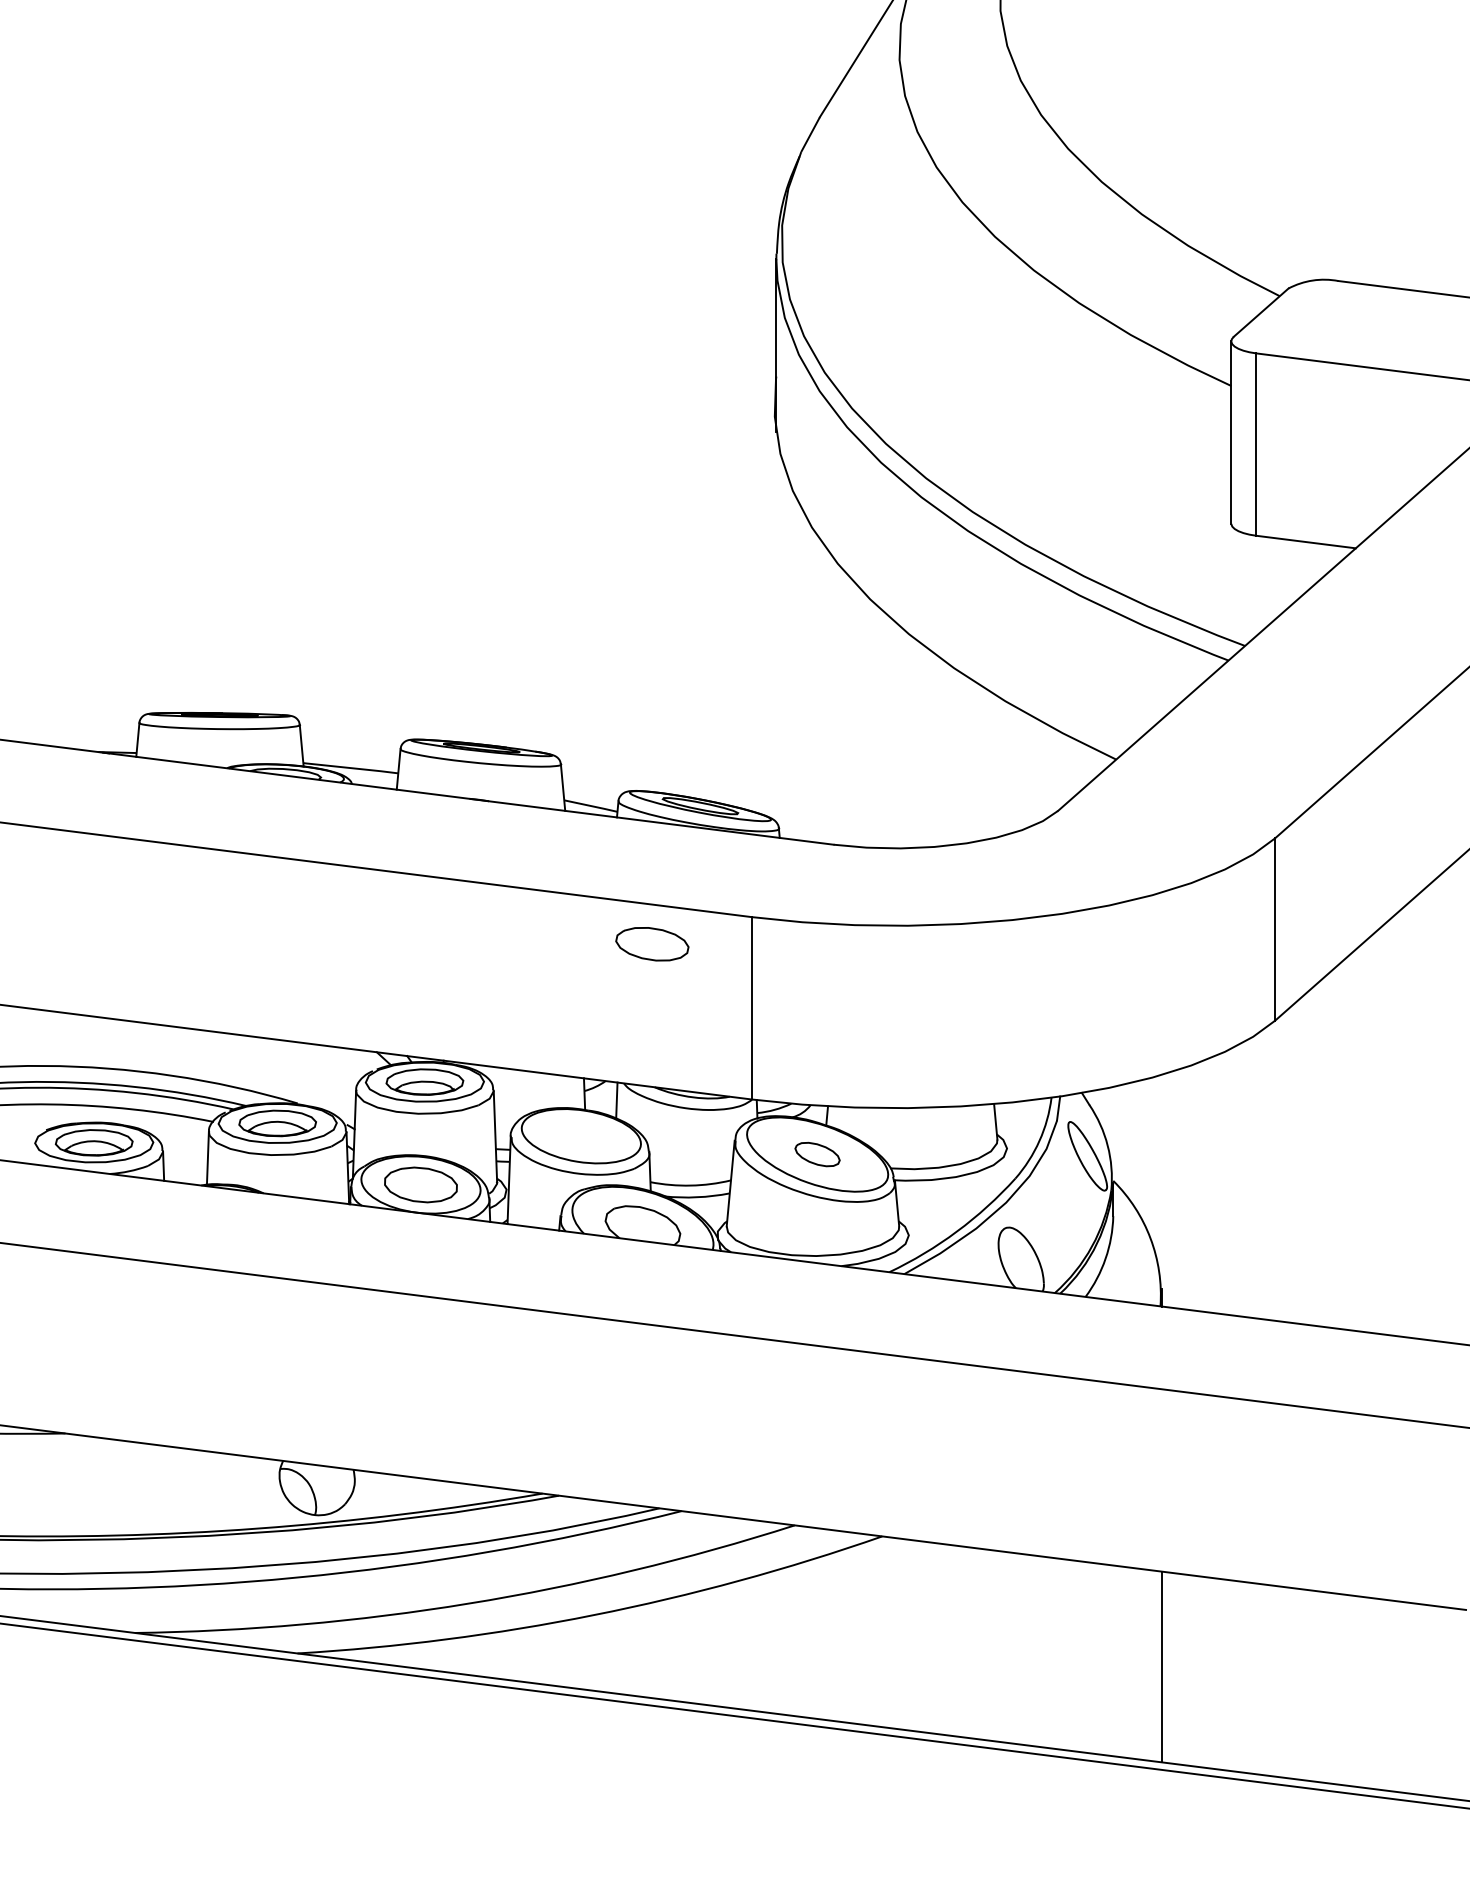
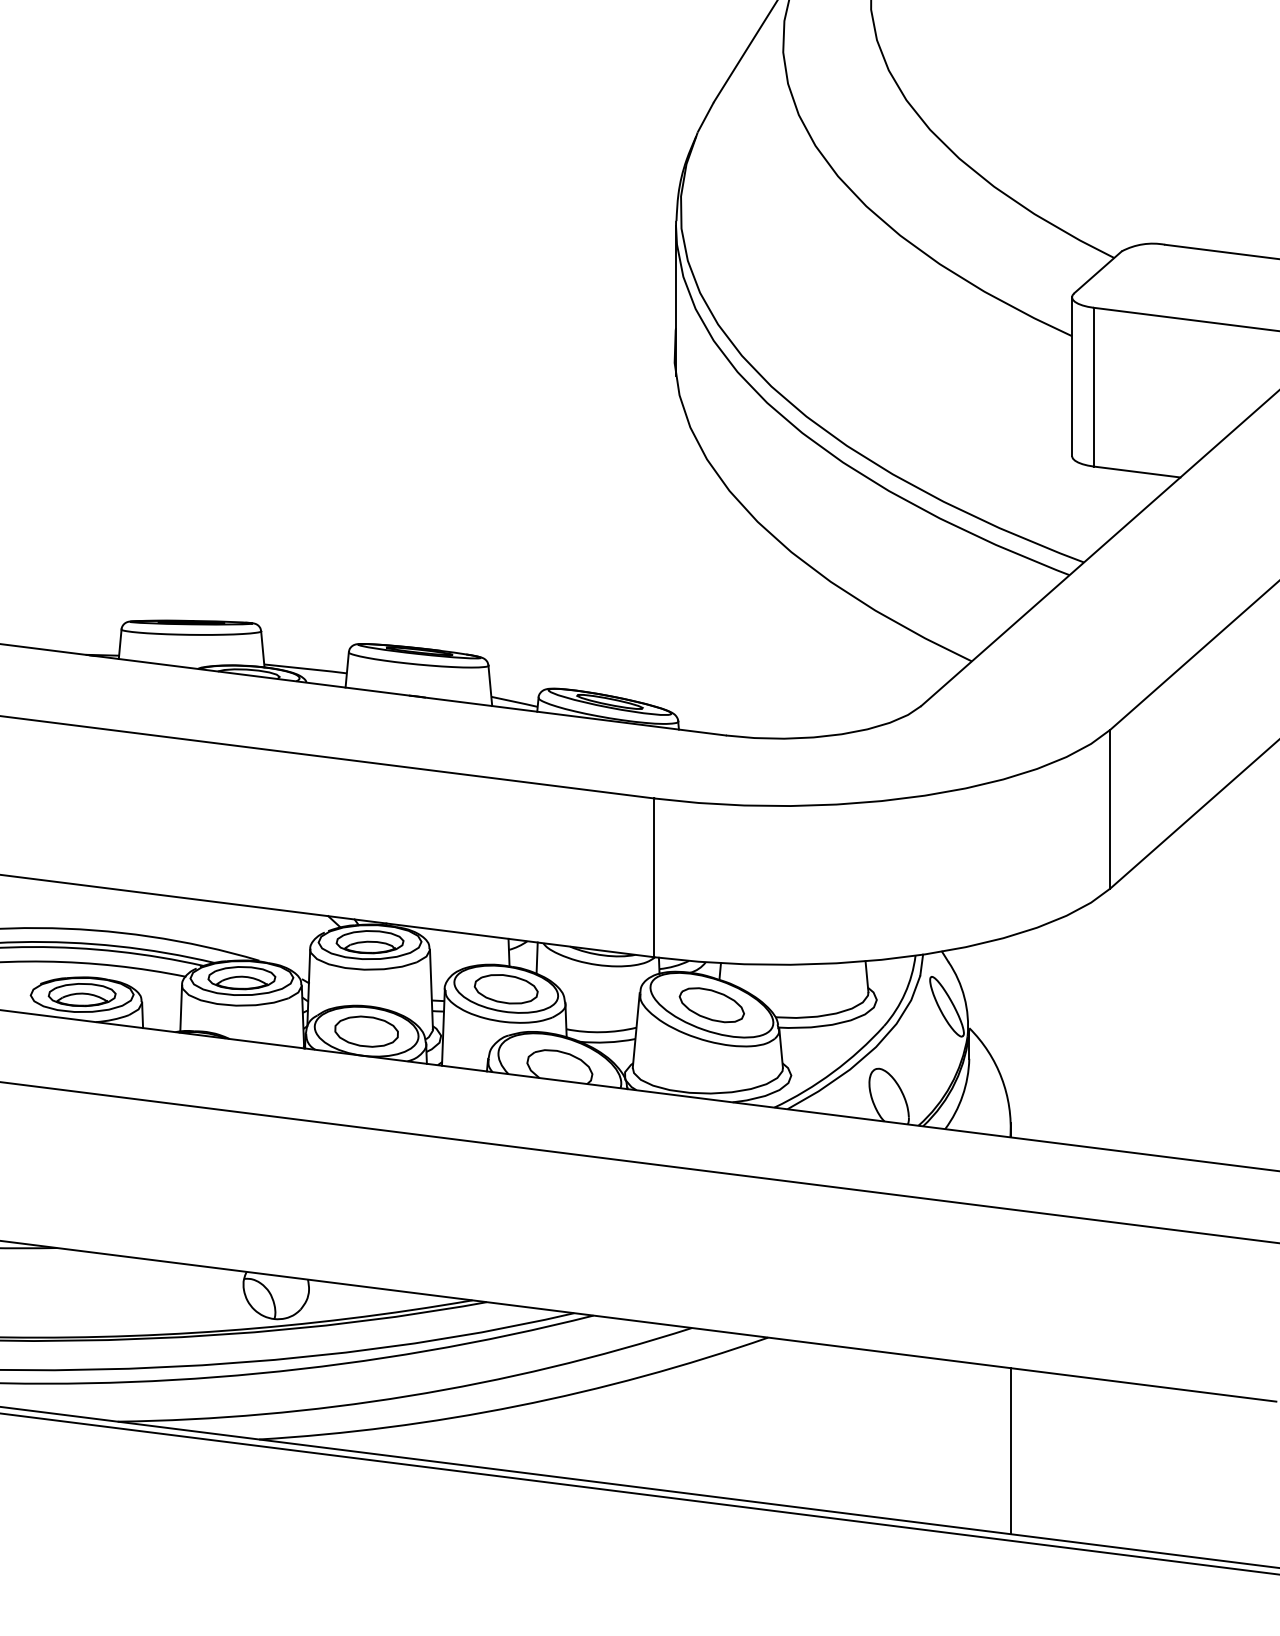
part: (652, 944) -> (506, 989), moved
part: (817, 1154) -> (711, 1005), size x1.67

